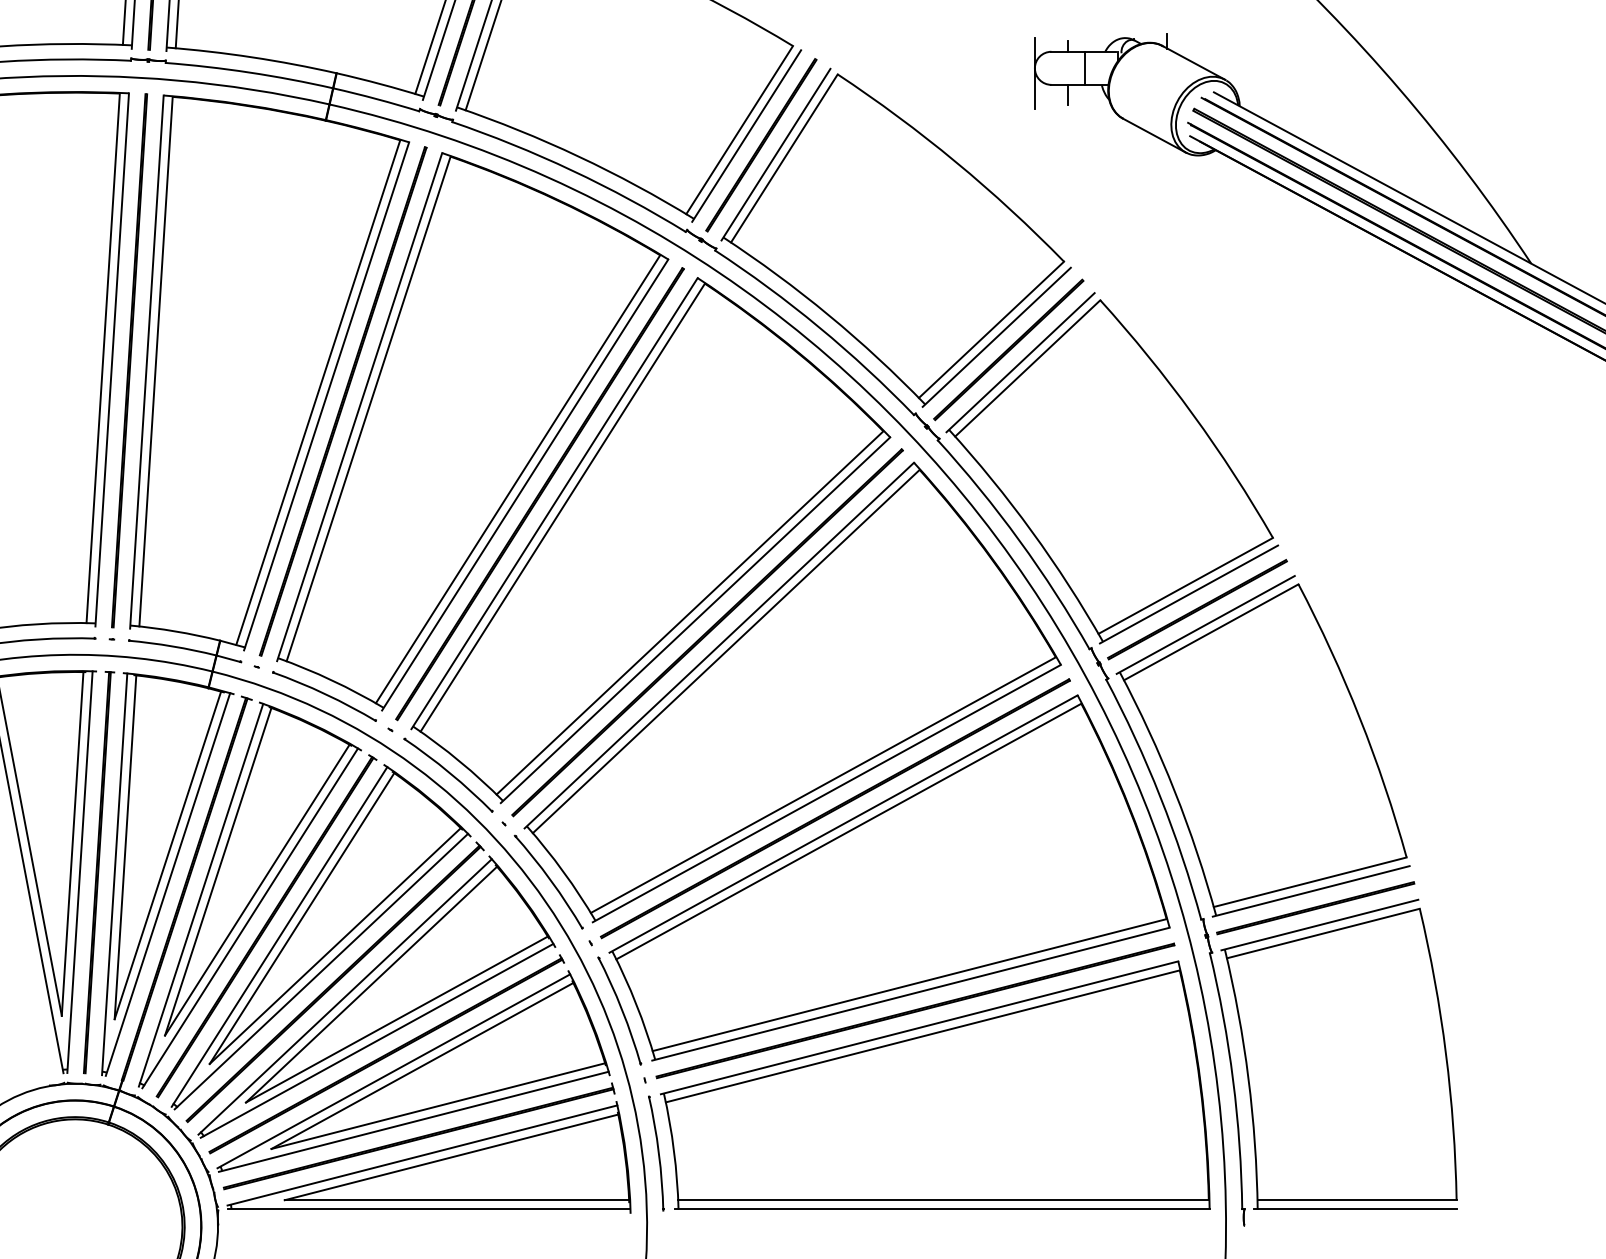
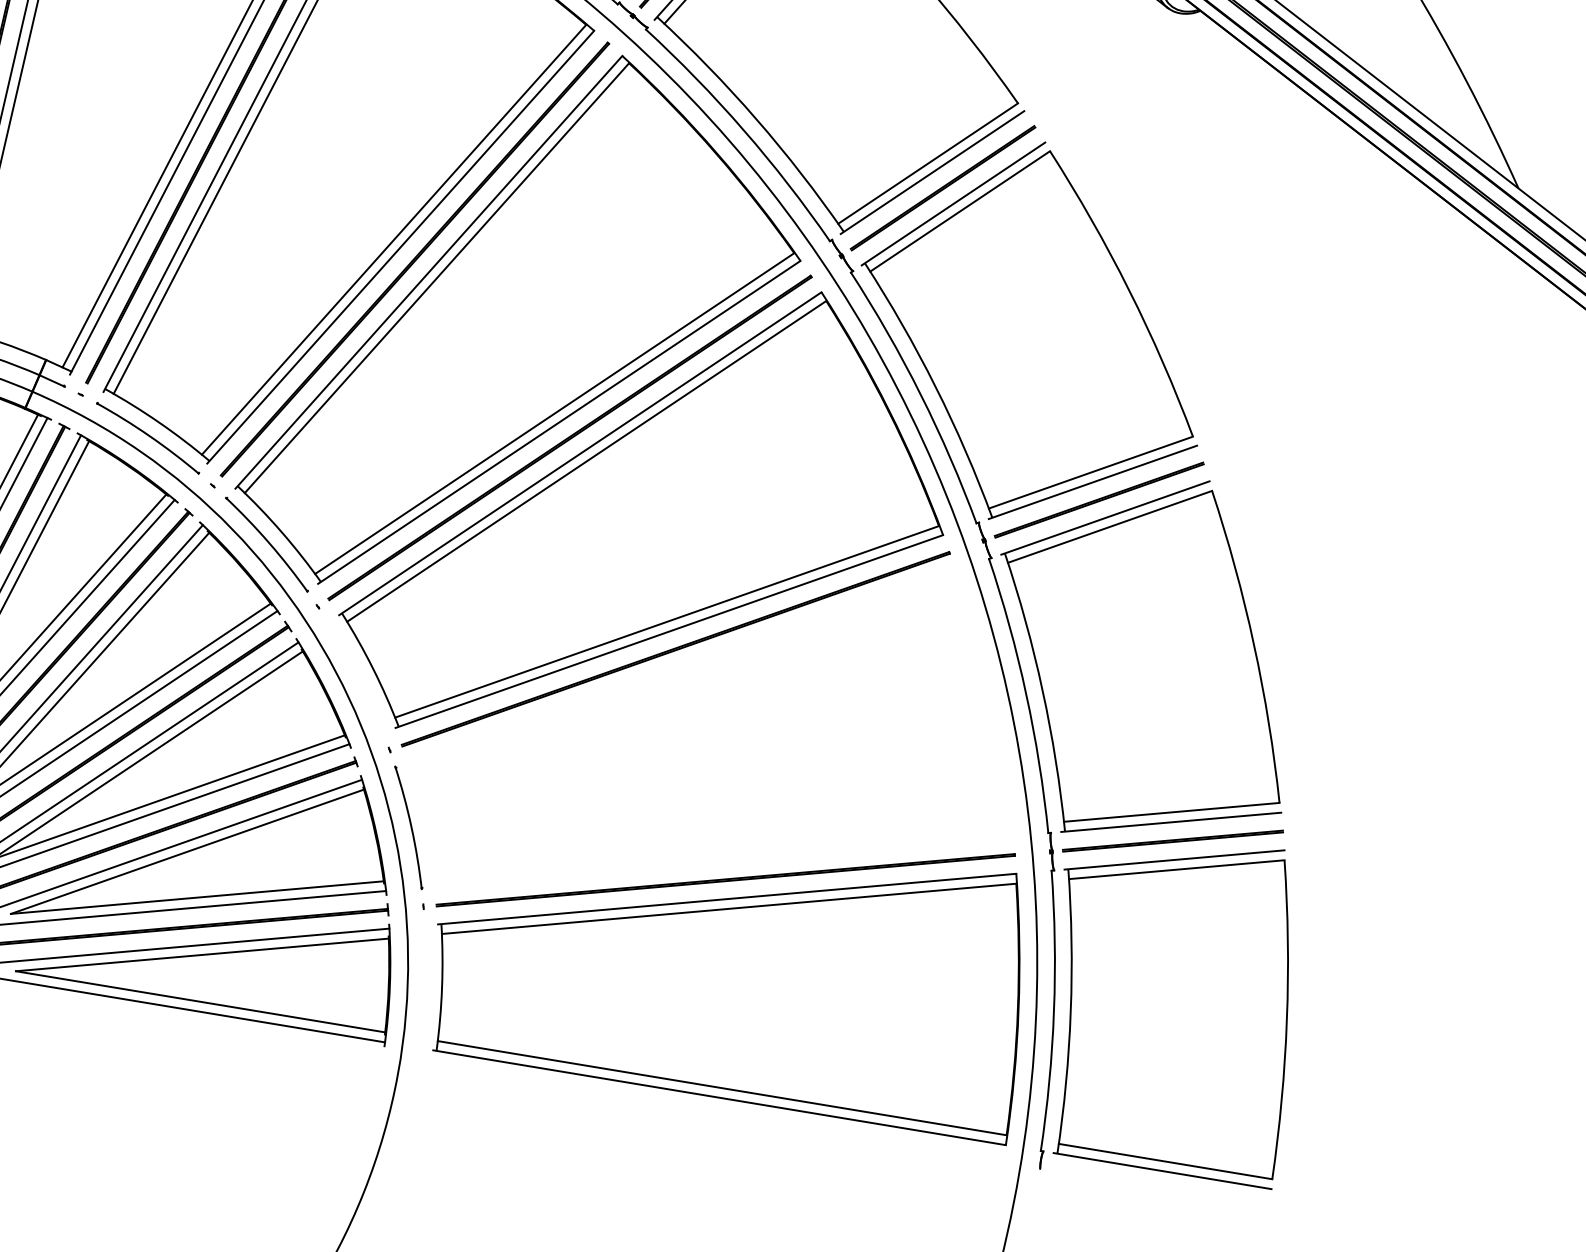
part: (889, 877) -> (721, 732), removed
part: (548, 881) -> (355, 676), removed
part: (656, 1153) -> (422, 987), removed

